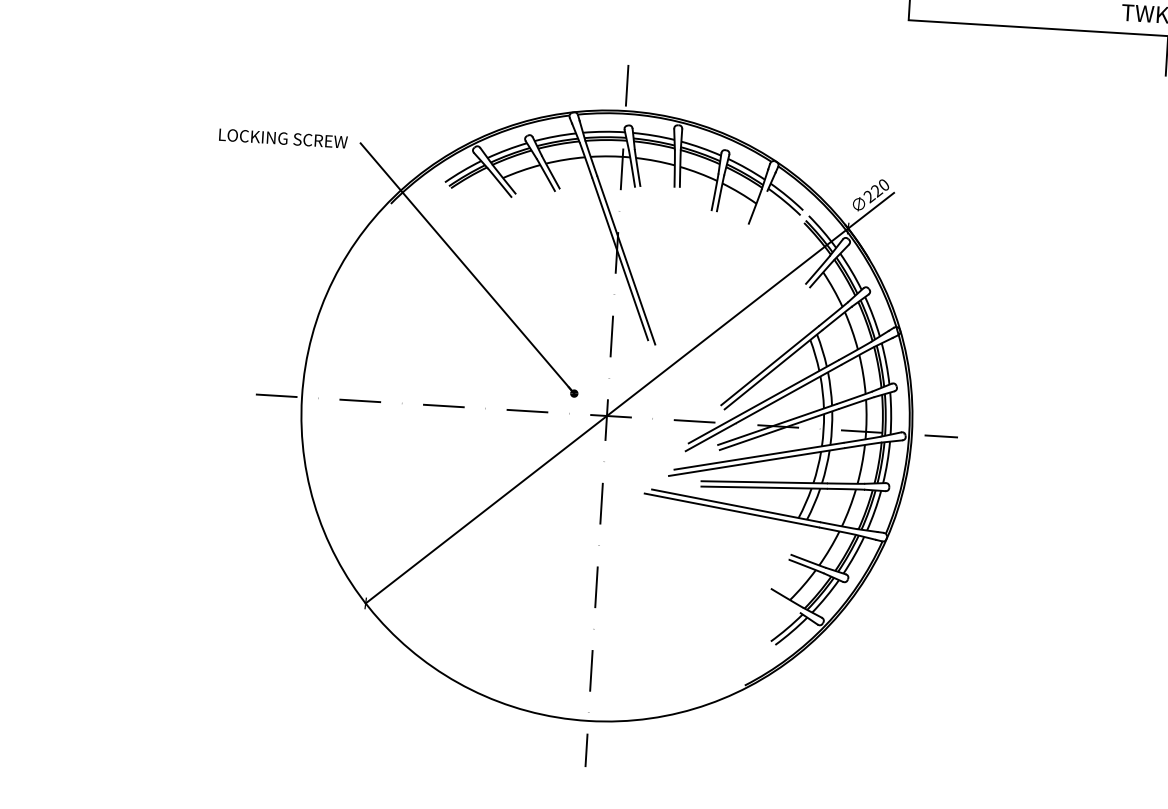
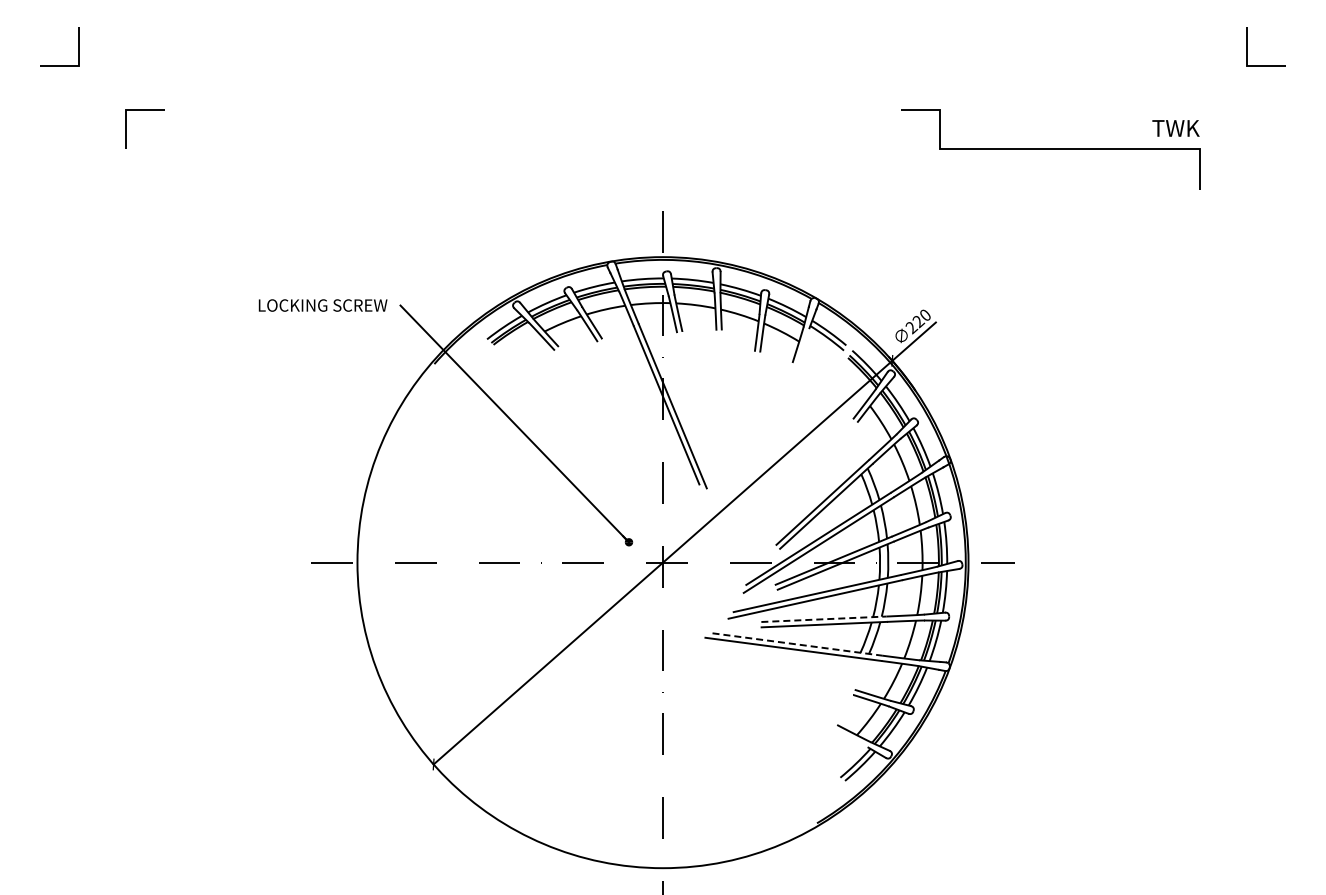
line: (763, 482) -> (823, 619), solid -> dashed
line: (736, 505) -> (797, 644), solid -> dashed

